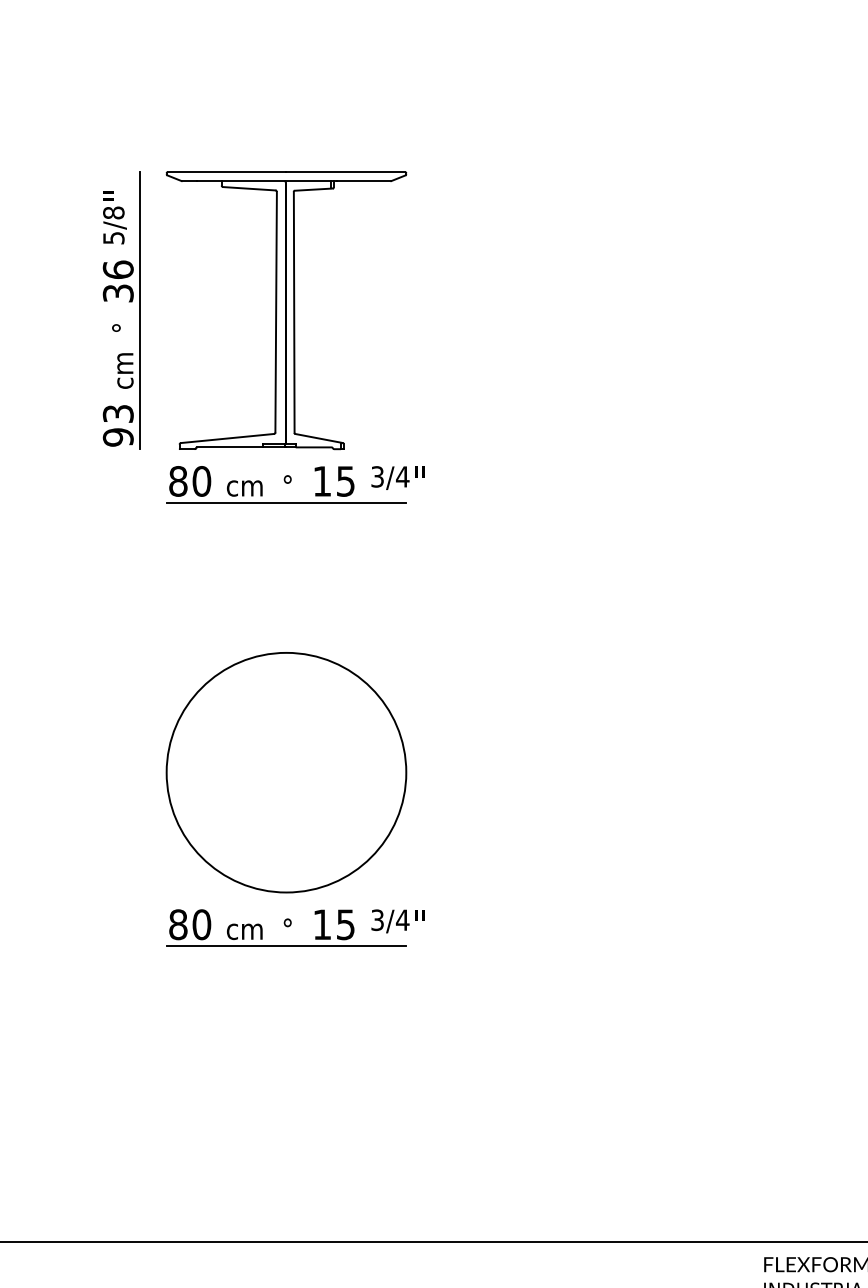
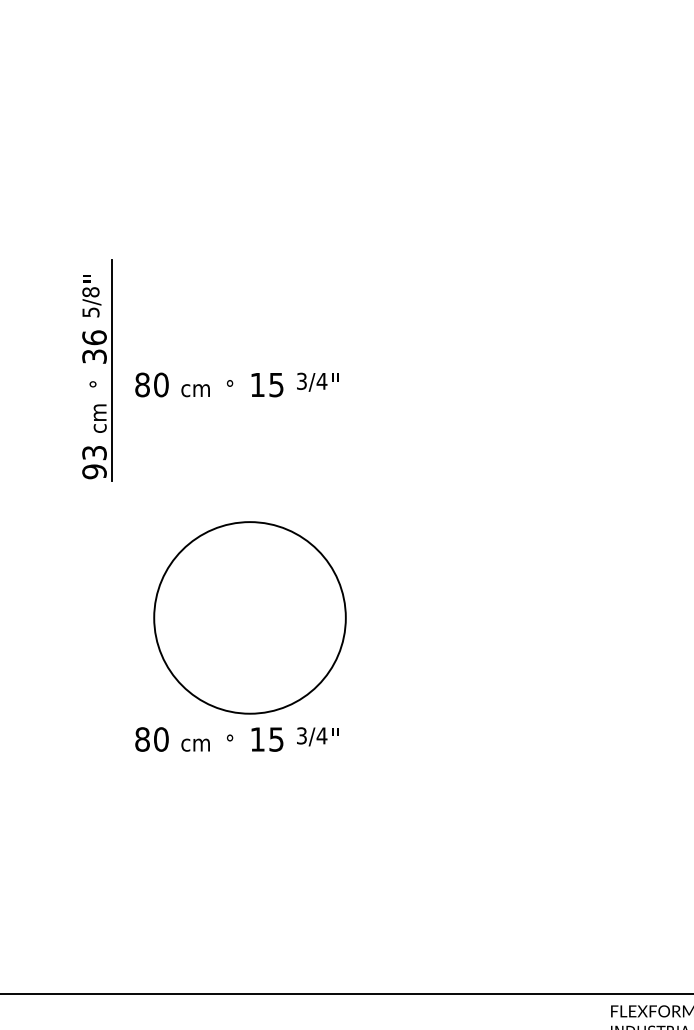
part: (129, 302) -> (103, 363), moved
part: (285, 310) -> (228, 248), removed
line: (285, 503) -> (228, 402), removed
circle: (285, 772) -> (249, 617), moved
line: (285, 945) -> (228, 756), removed

